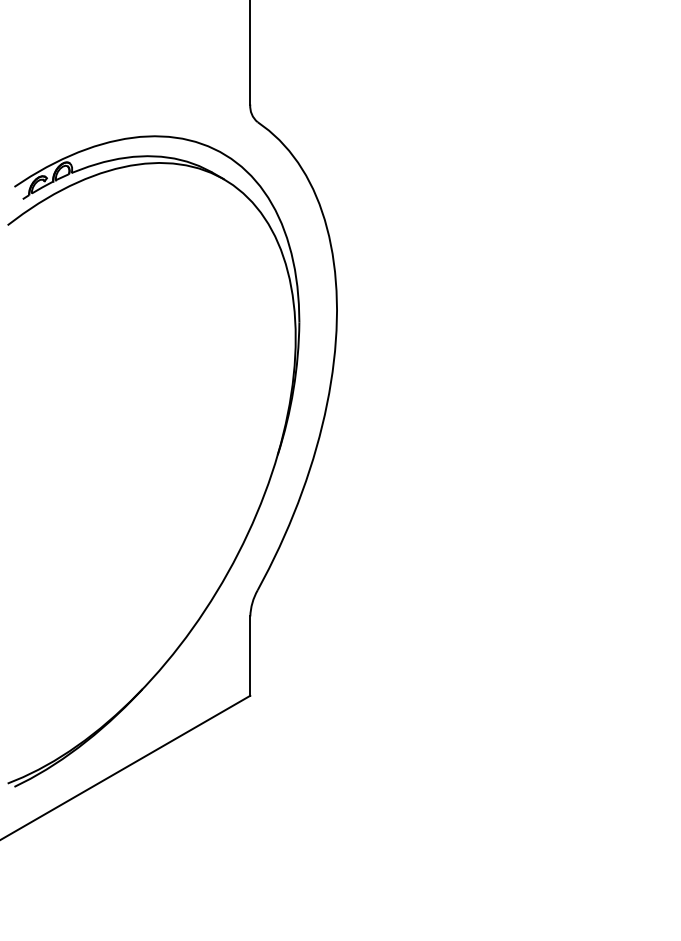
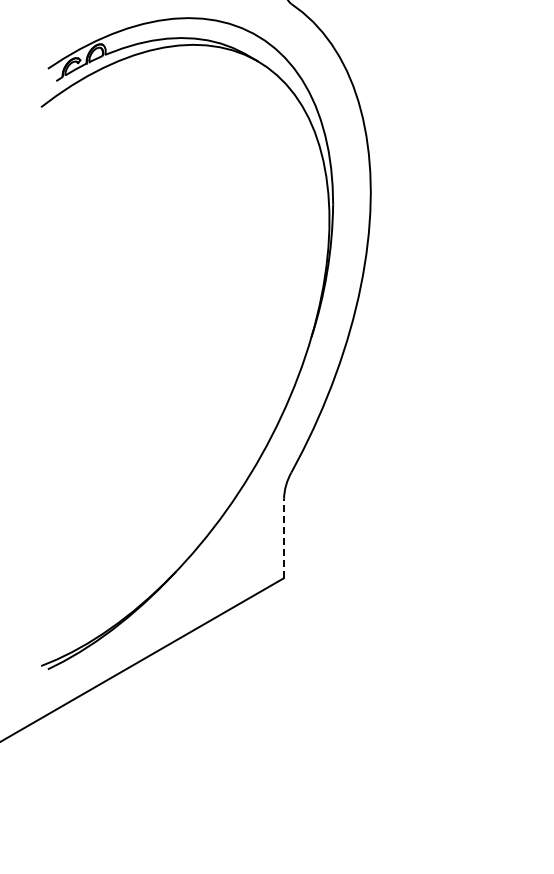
line: (250, 656) -> (284, 538), solid -> dashed

